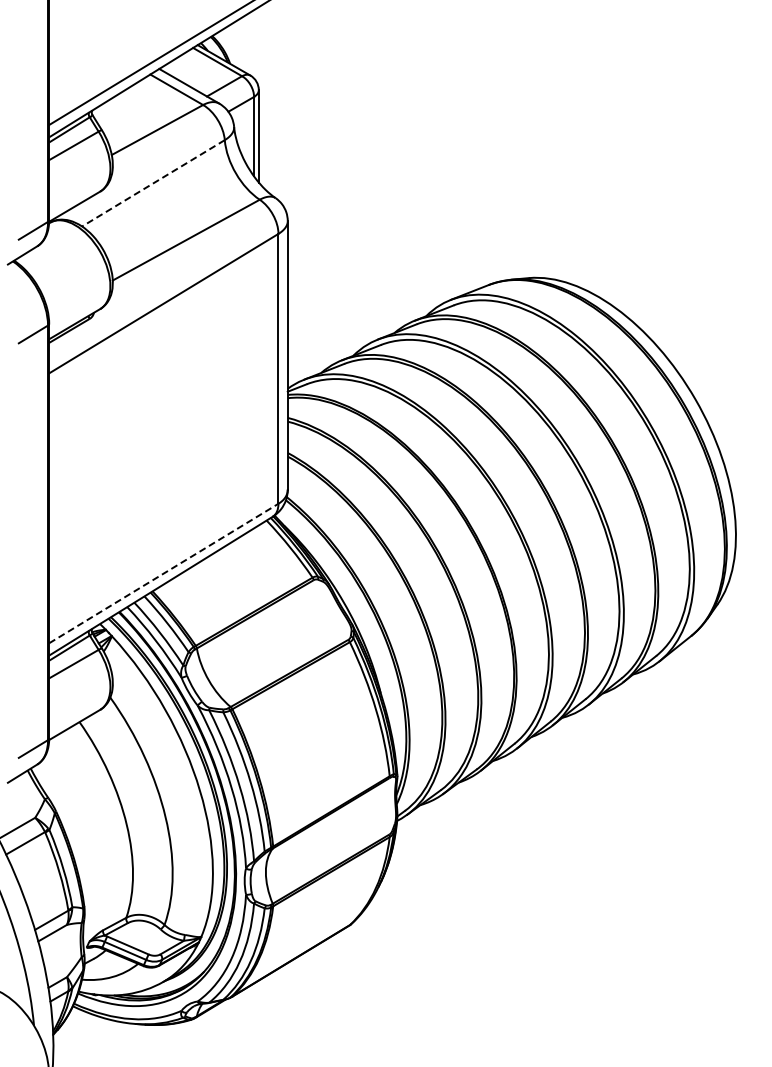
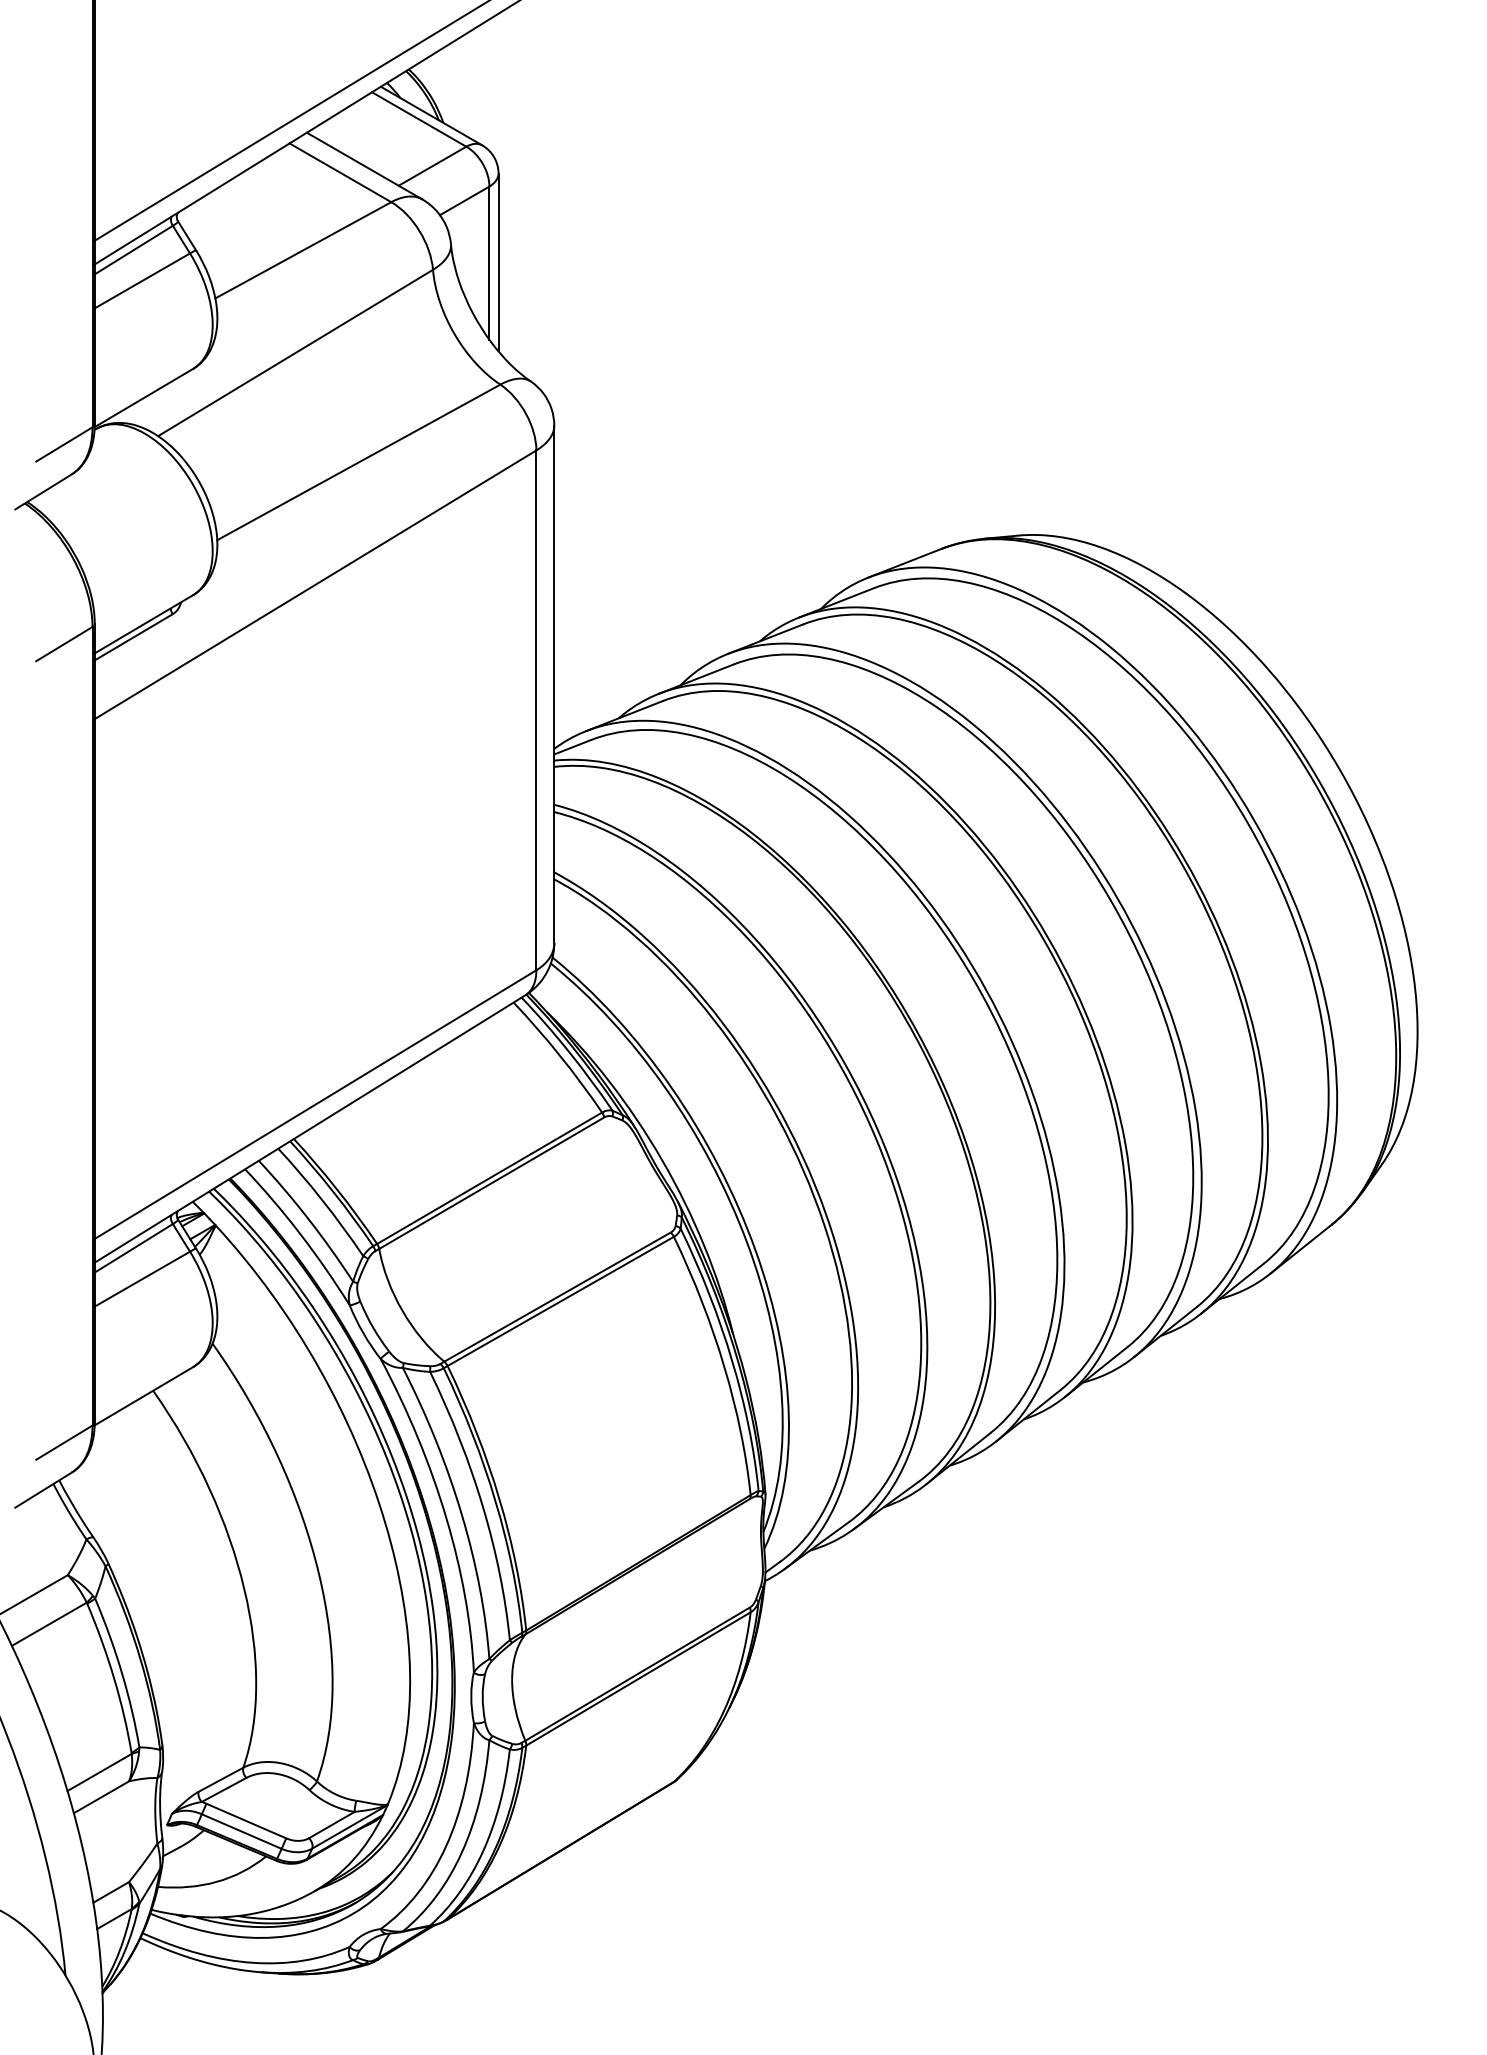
line: (153, 183) -> (295, 353), dashed -> solid
line: (164, 573) -> (316, 1104), dashed -> solid

